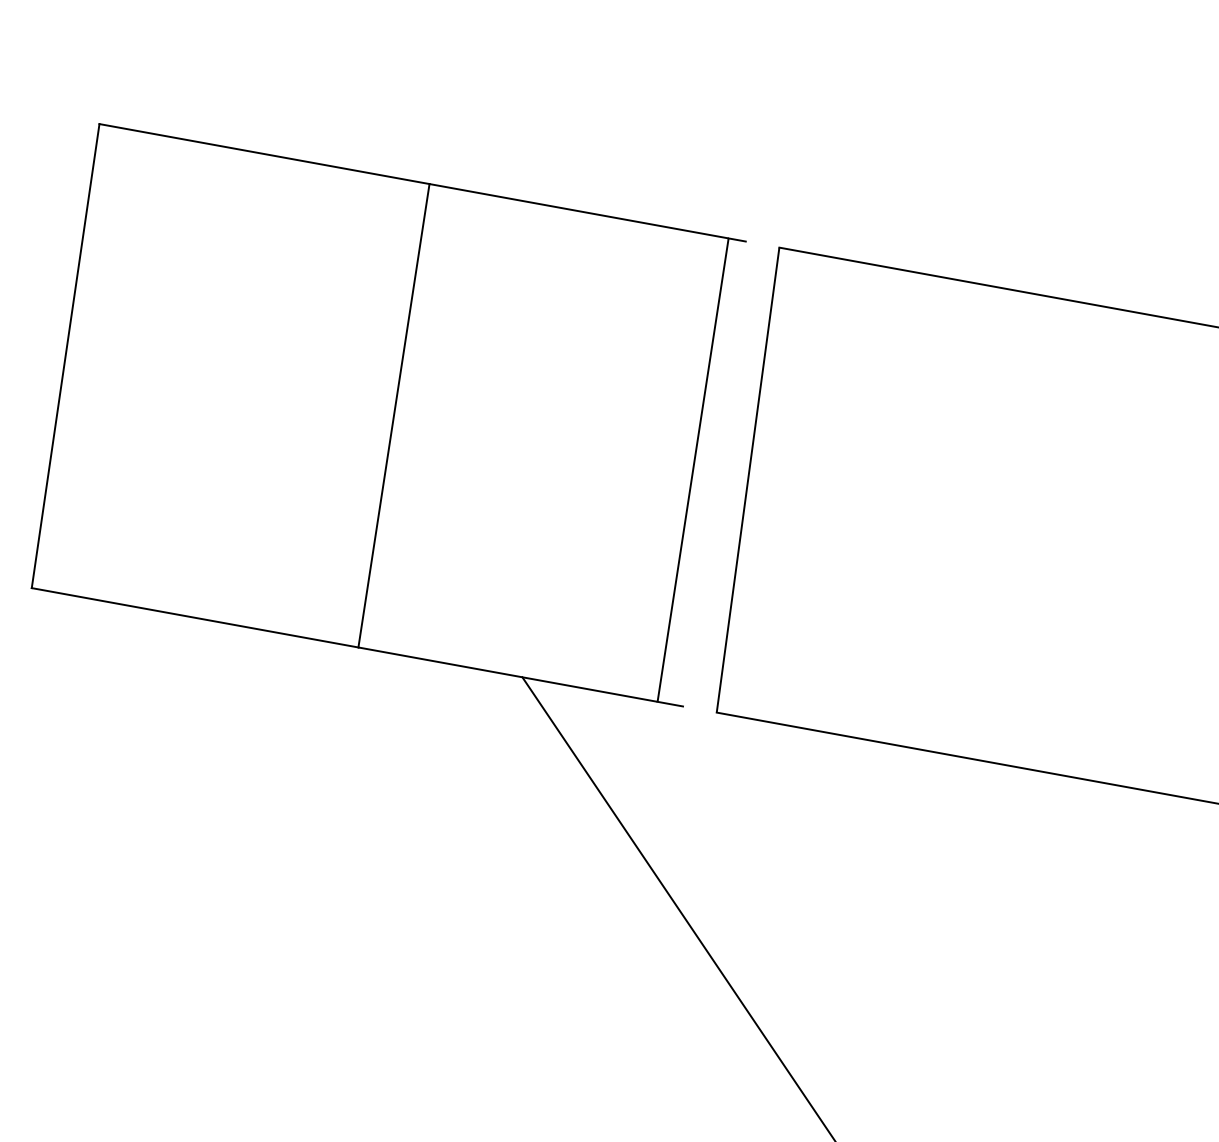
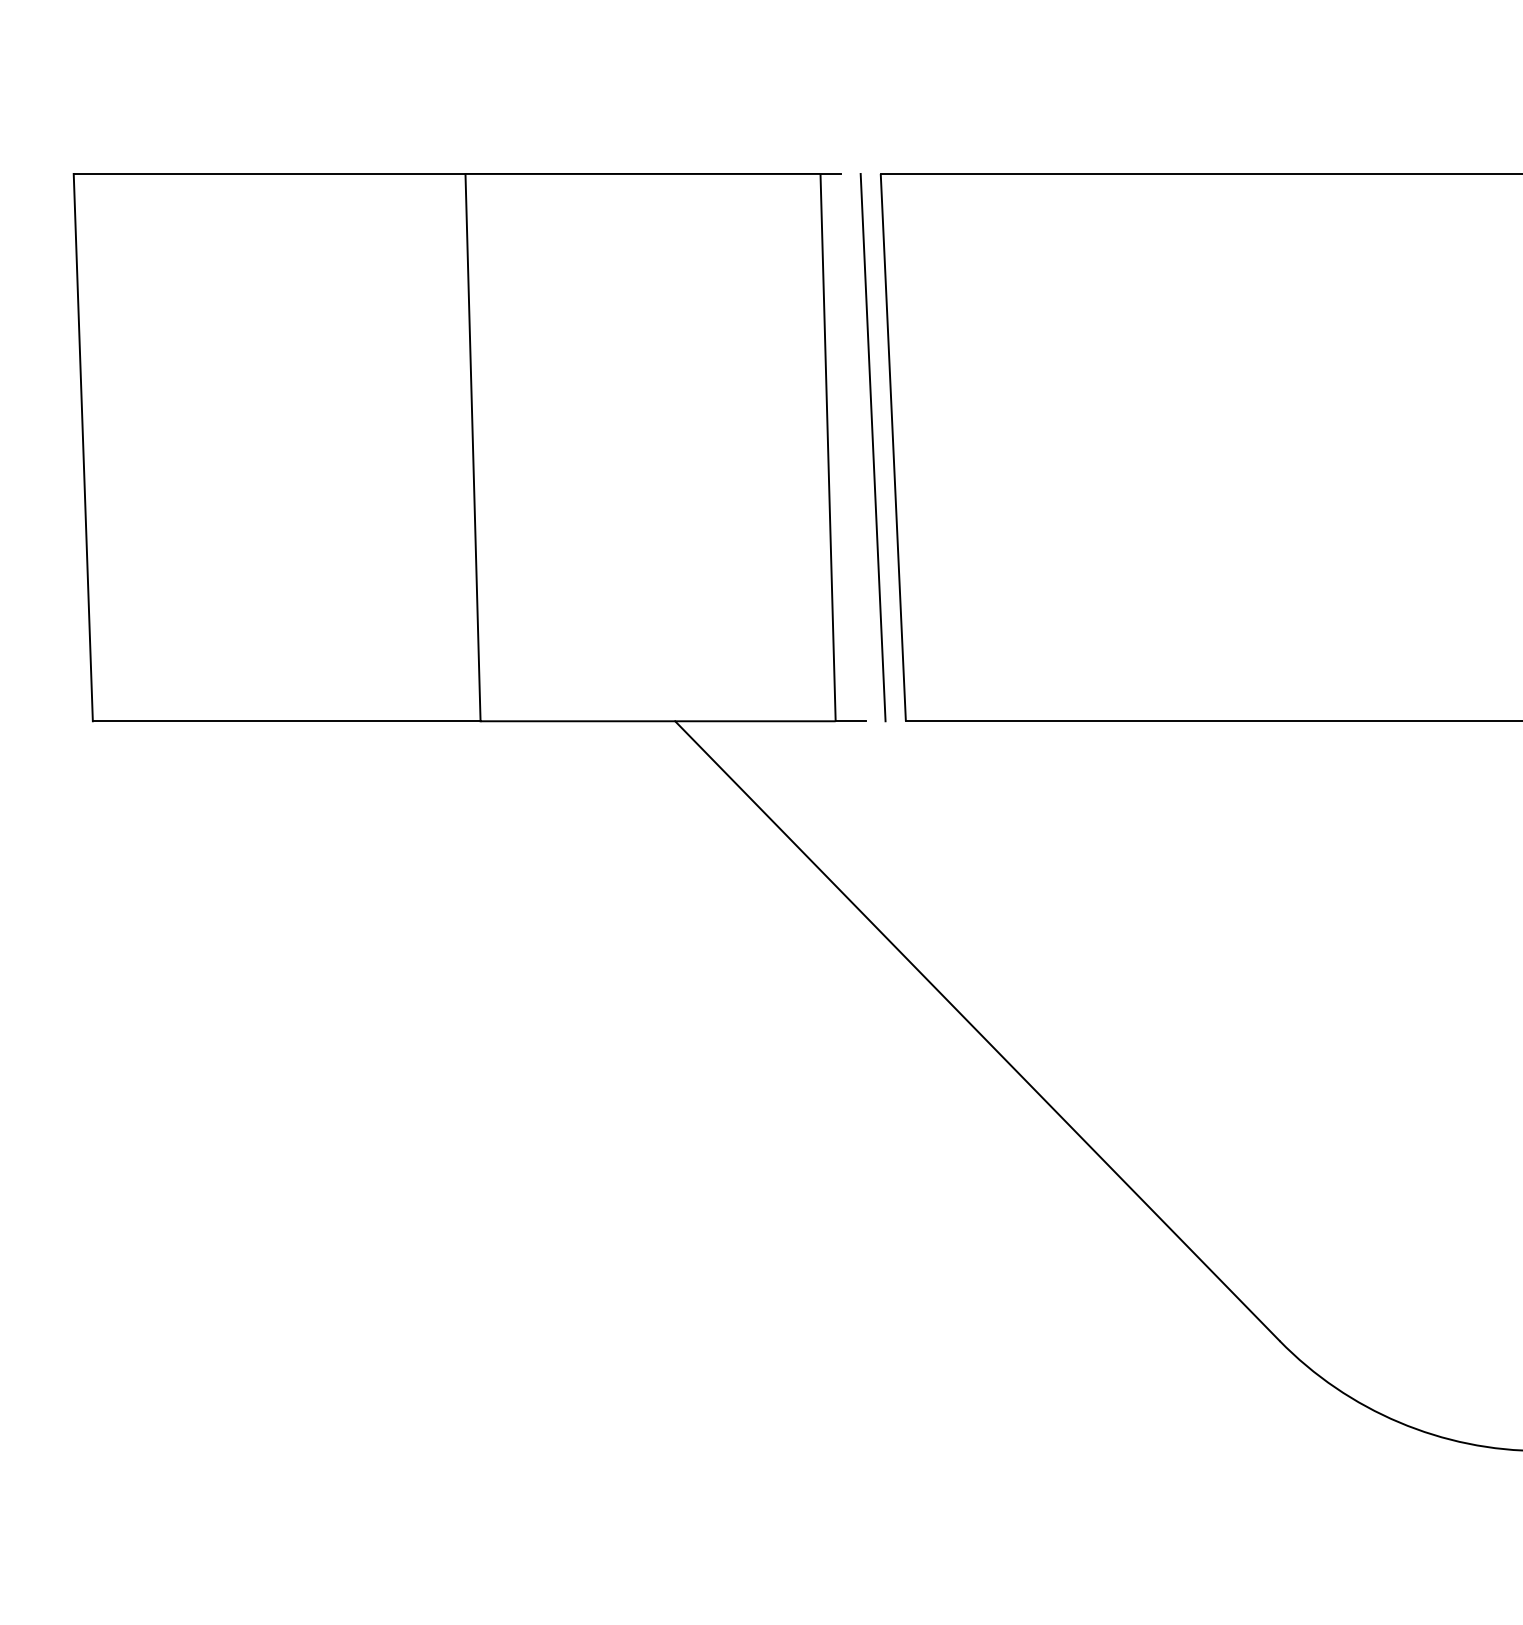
line: (730, 476) -> (872, 447), added

